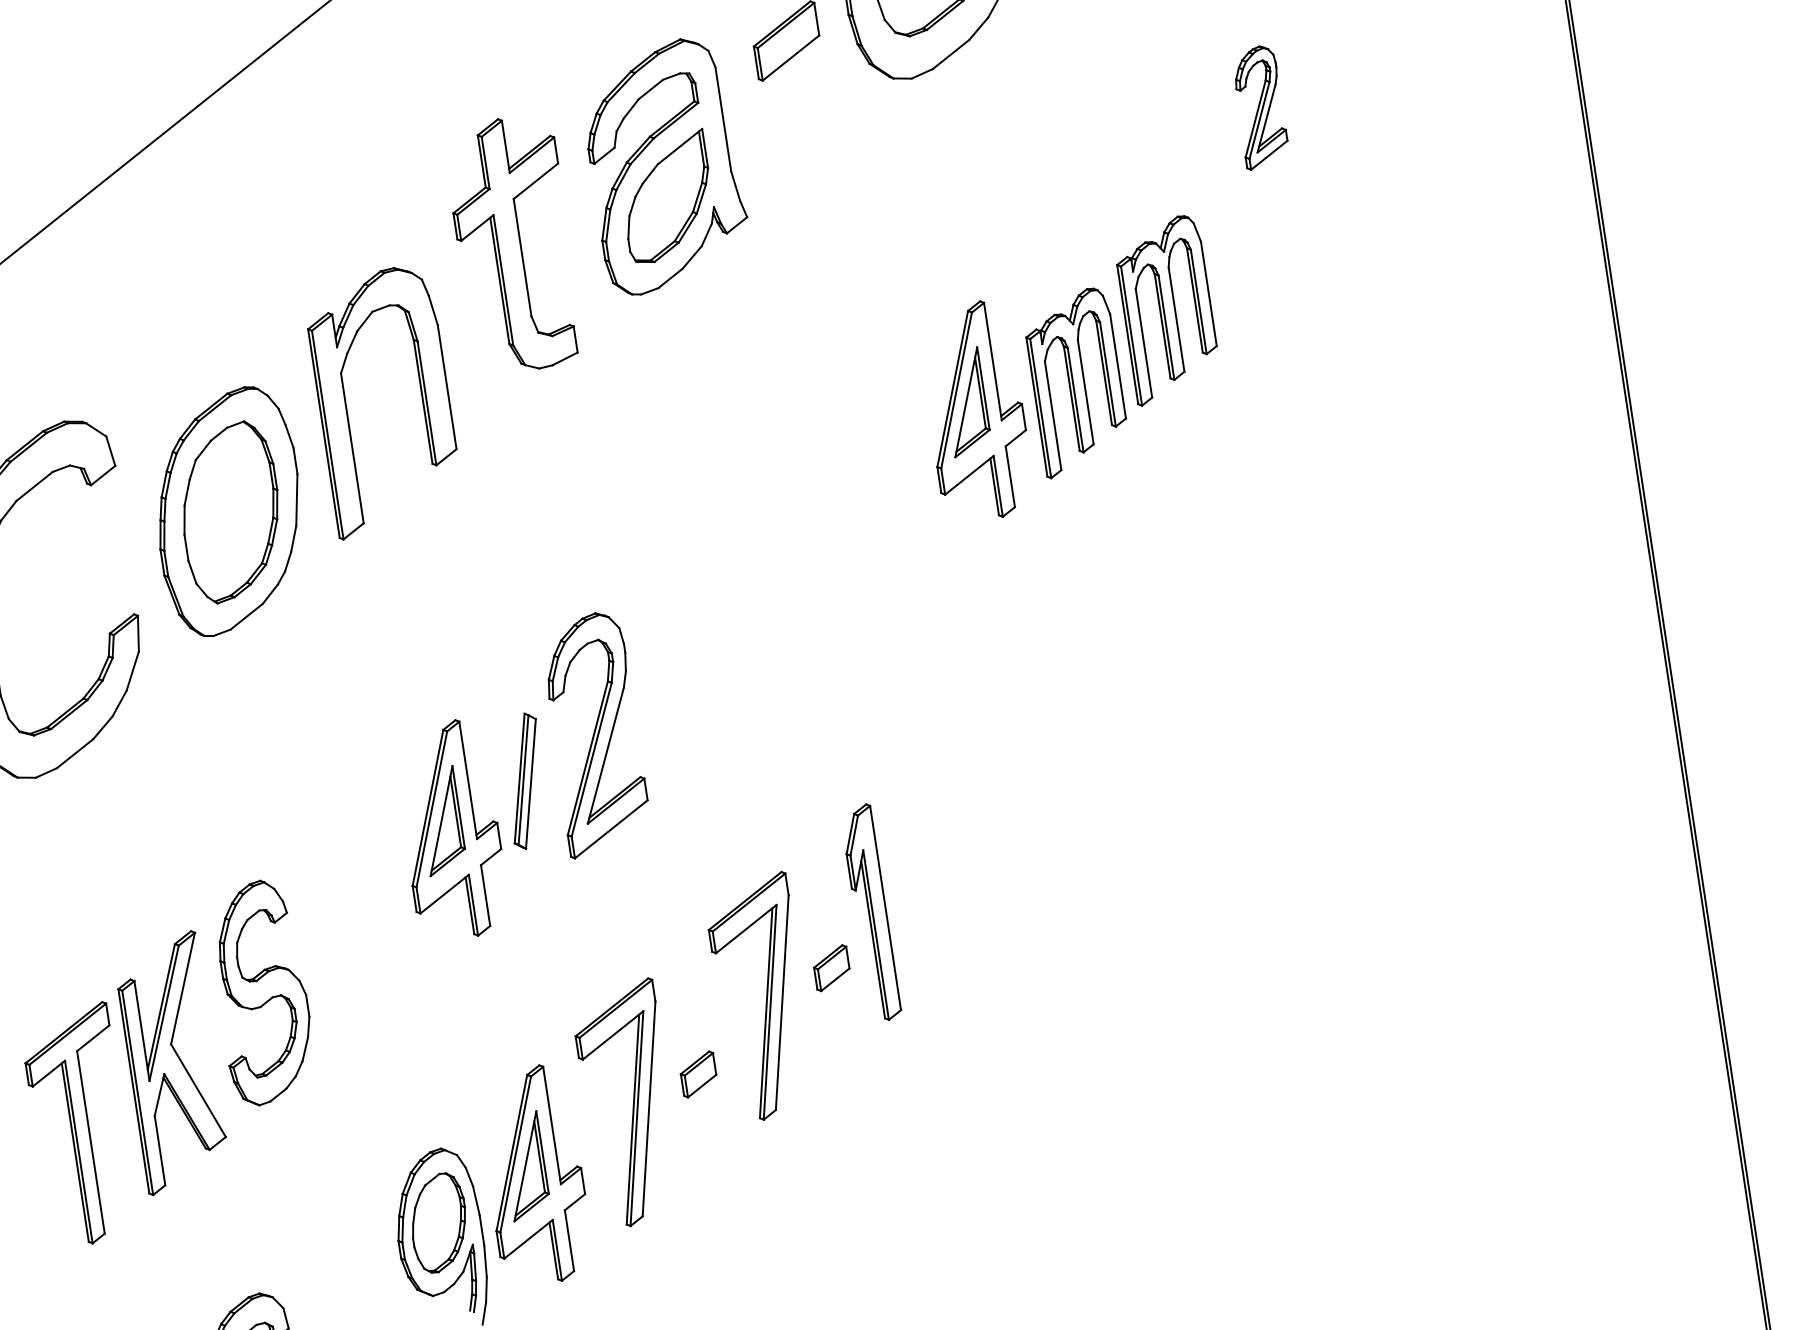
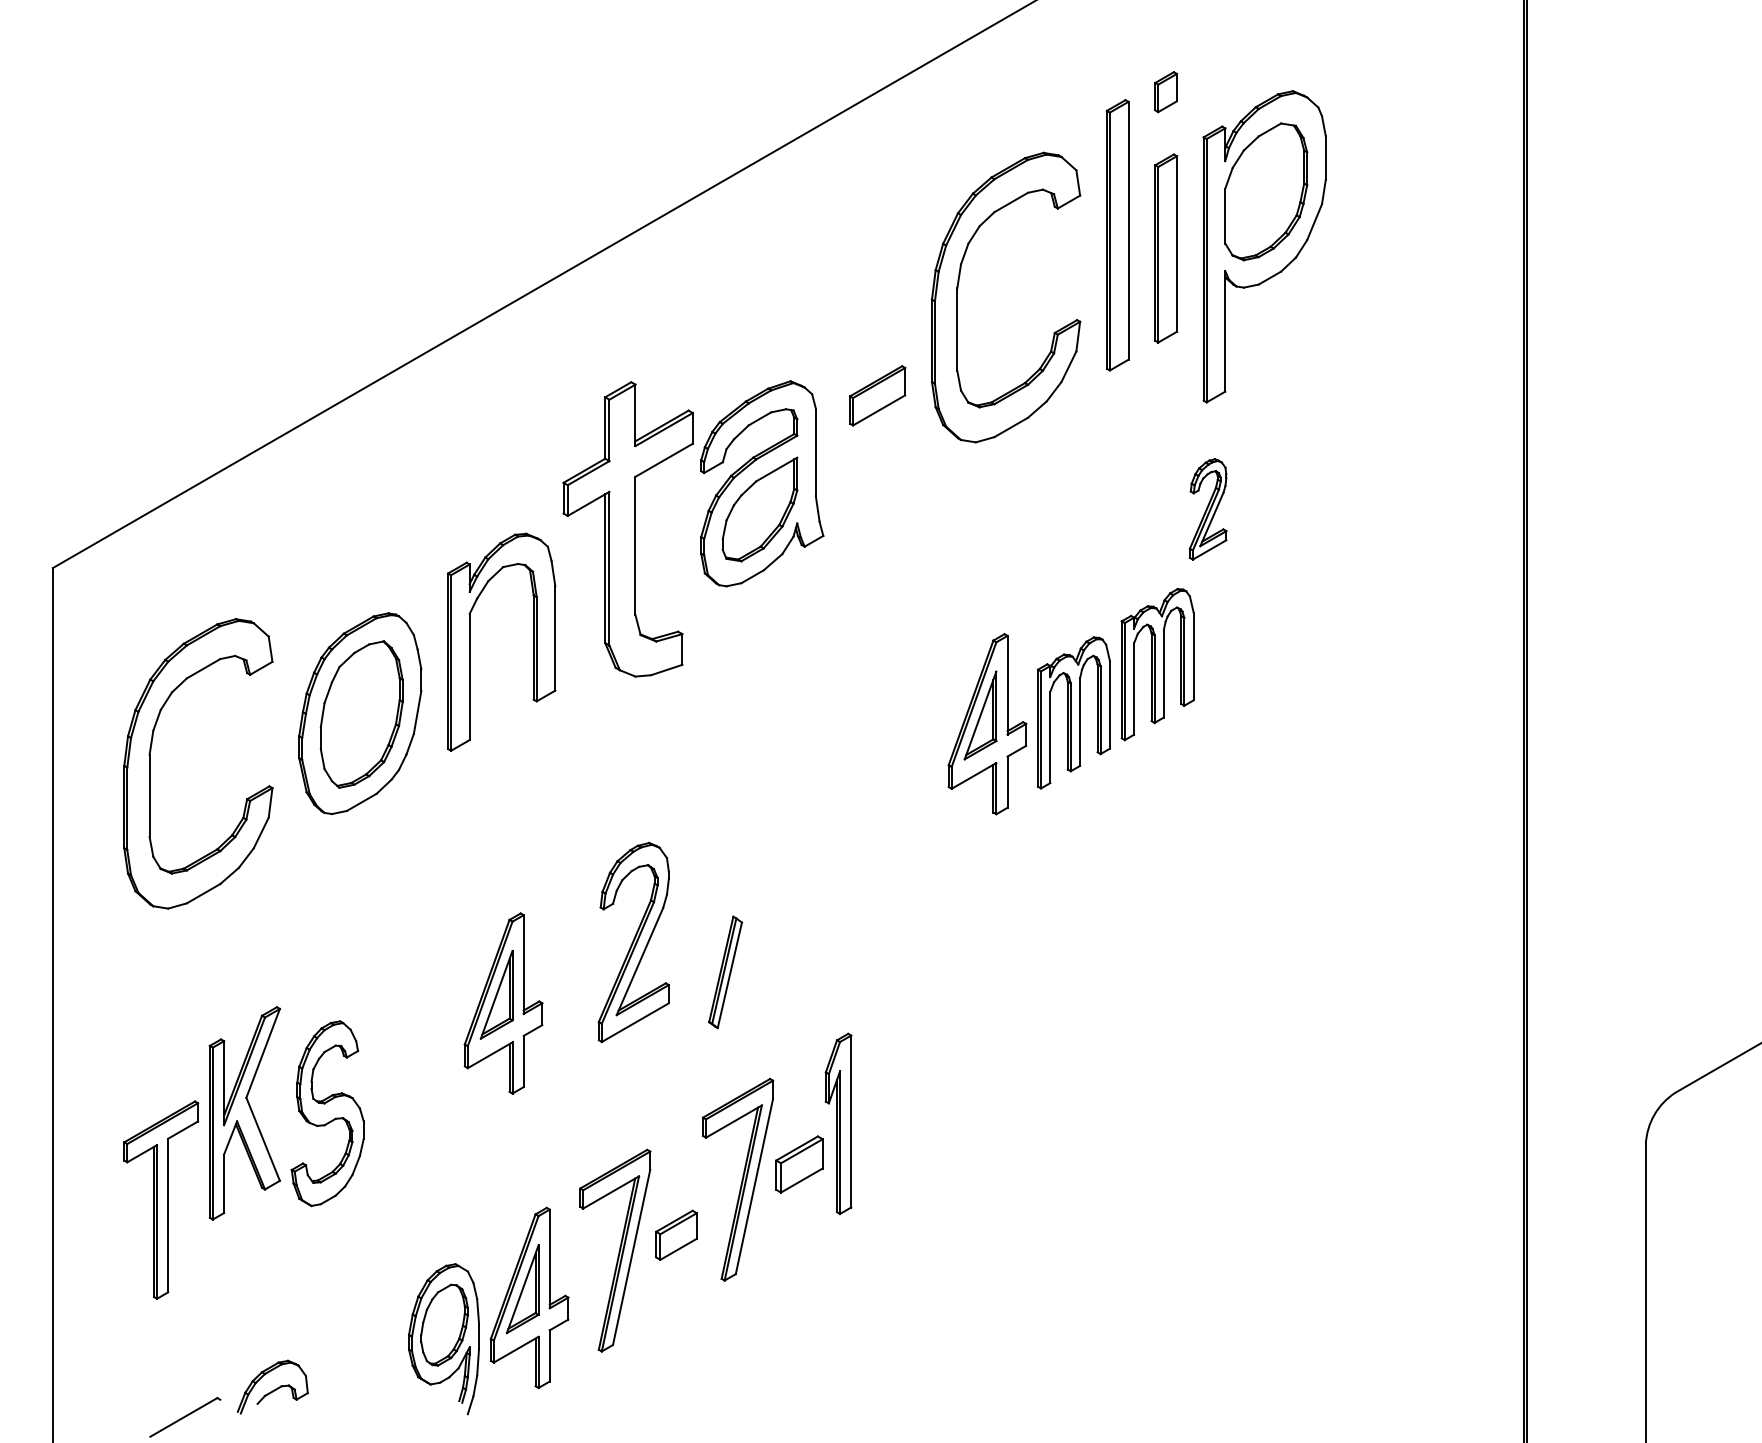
part: (1259, 107) -> (1207, 509), moved
part: (514, 244) -> (628, 529), size x1.4
part: (525, 781) -> (725, 972), moved
part: (831, 967) -> (799, 1163), size x1.6
part: (171, 1063) -> (244, 1113), moved
part: (698, 1073) -> (676, 1234), size x1.4

